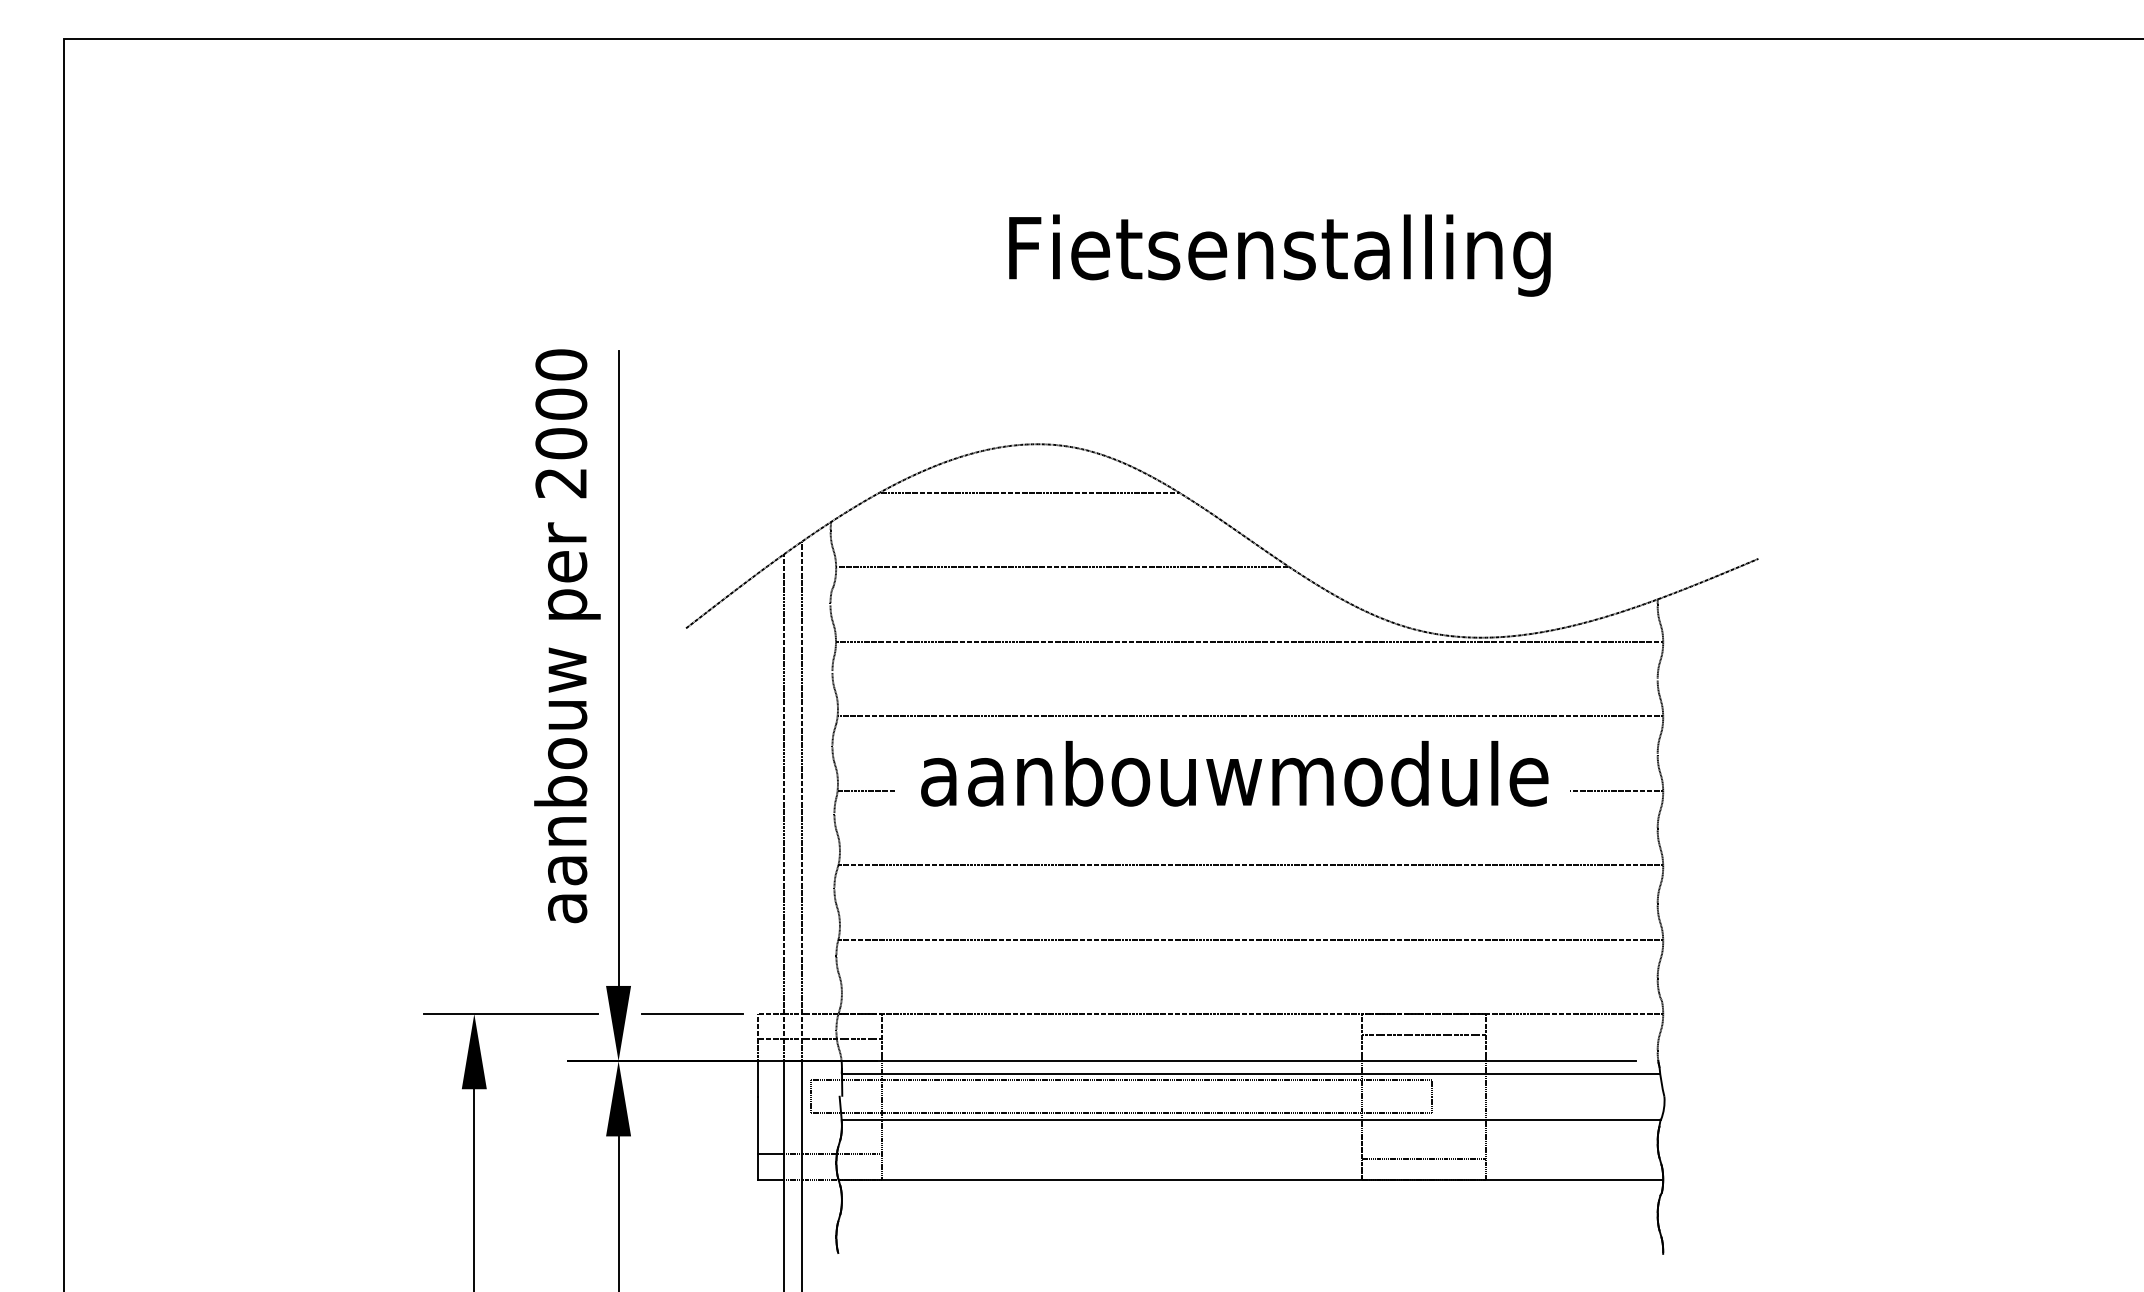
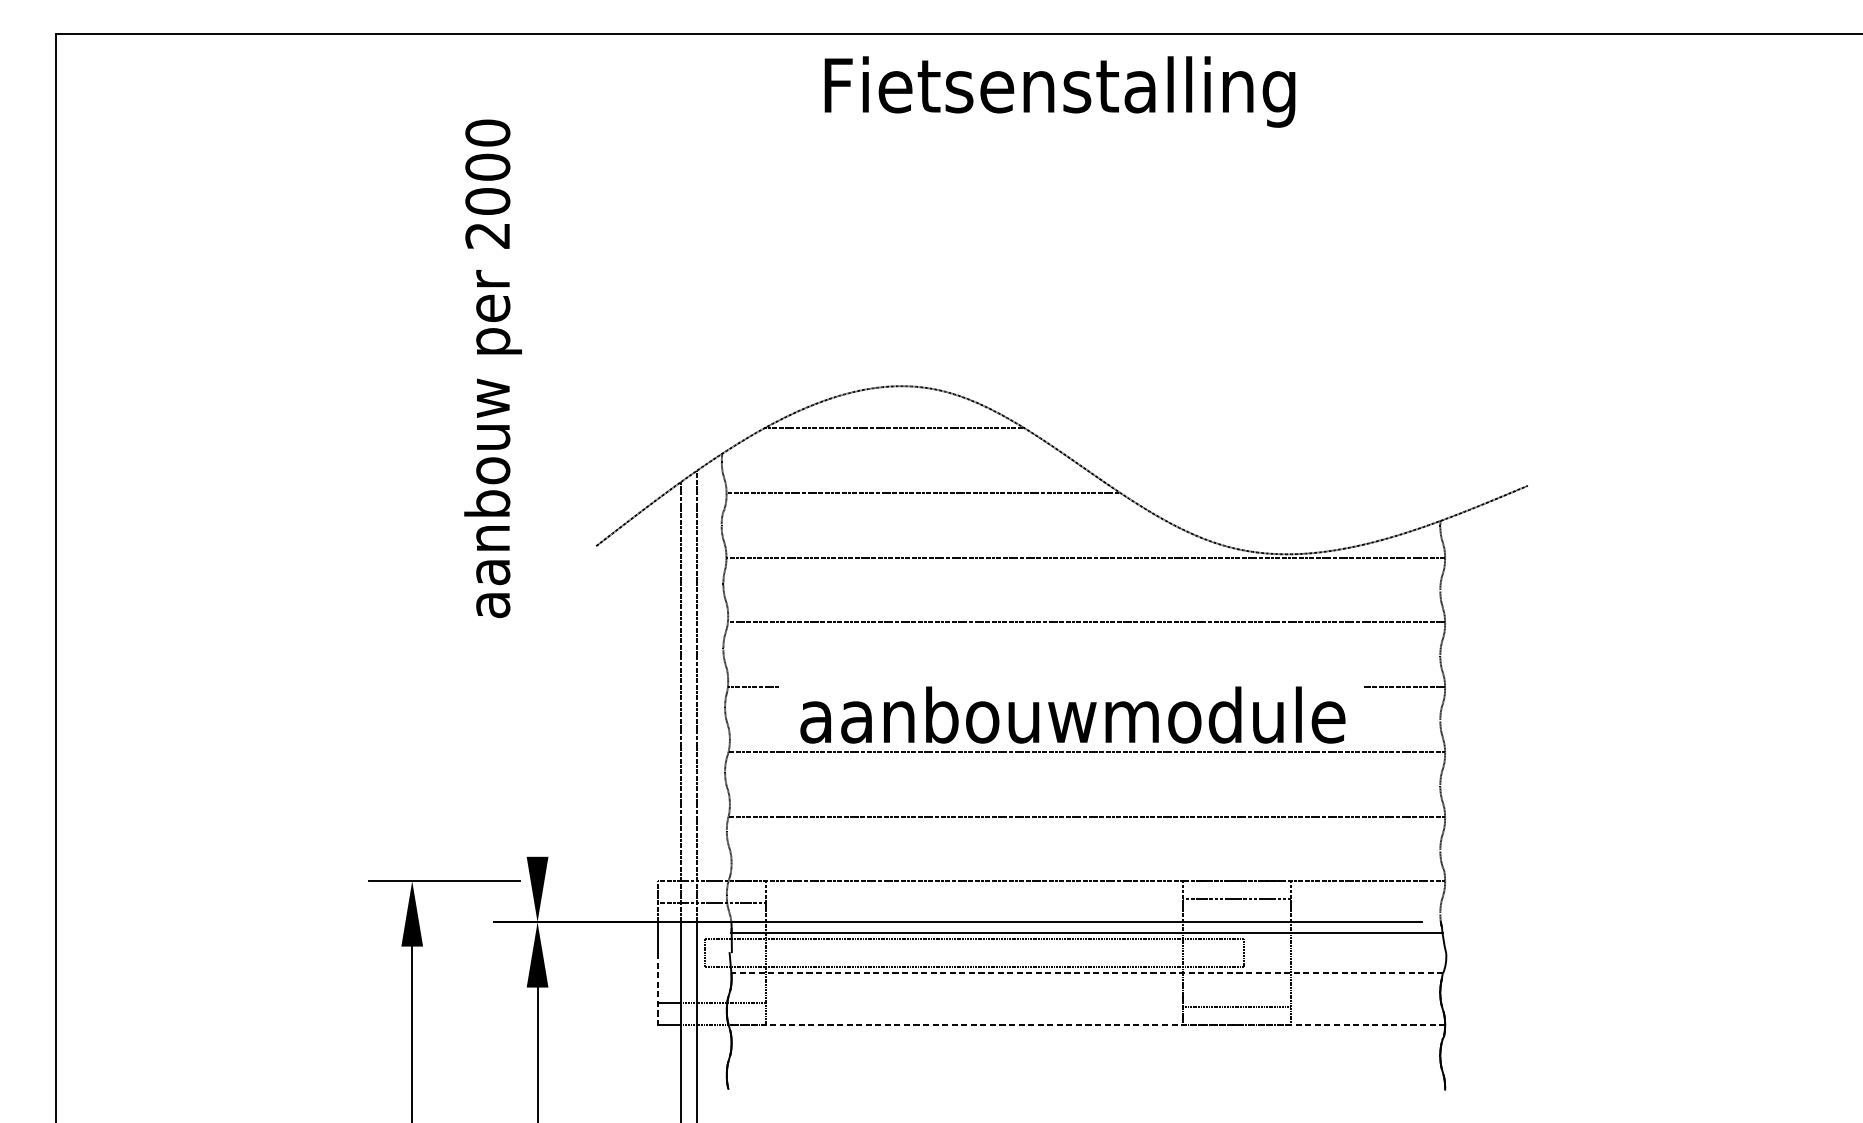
text: (1279, 255) -> (1059, 91), moved
text: (567, 636) -> (493, 369), moved
line: (618, 668) -> (537, 581), removed
text: (1234, 773) -> (1072, 714), moved
line: (692, 1014) -> (601, 881), removed
line: (1251, 1119) -> (1087, 972), solid -> dashed
line: (757, 1138) -> (658, 989), solid -> dashed
line: (1250, 1179) -> (1086, 1025), solid -> dashed

